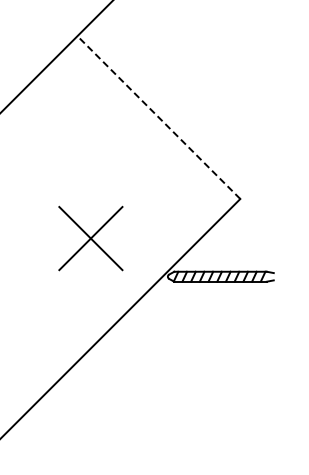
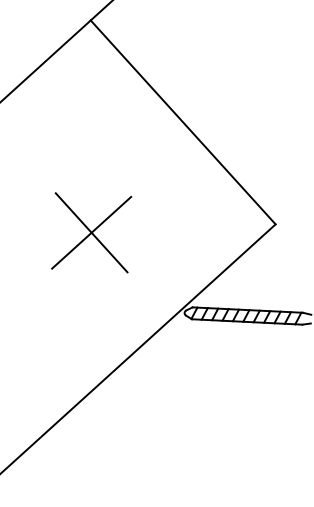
line: (158, 117) -> (182, 122), dashed -> solid
part: (90, 238) -> (91, 232), moved

